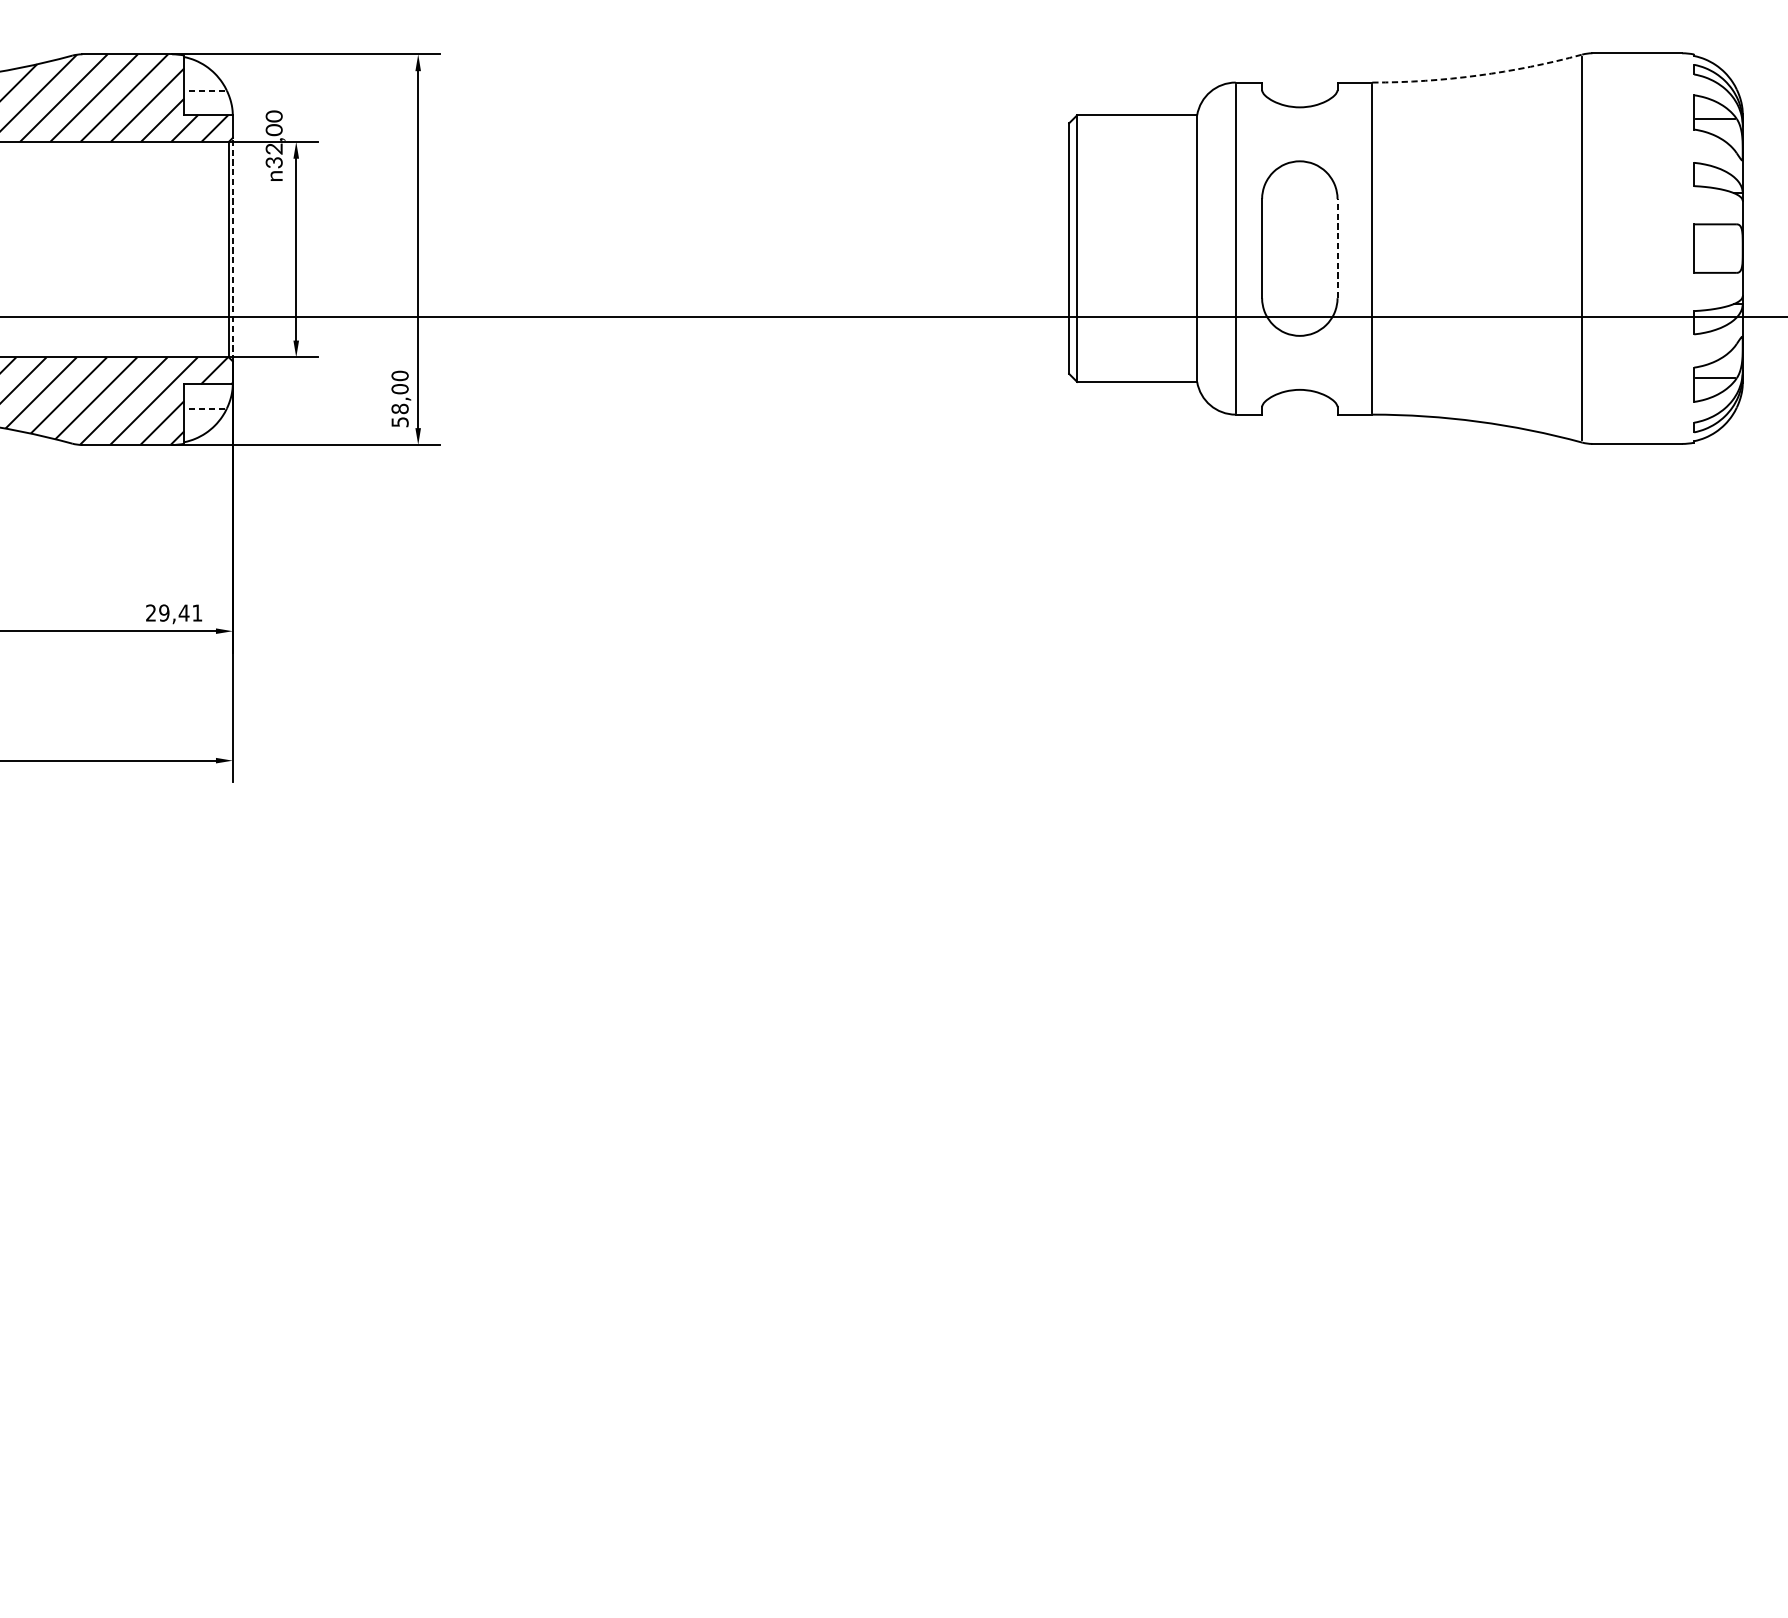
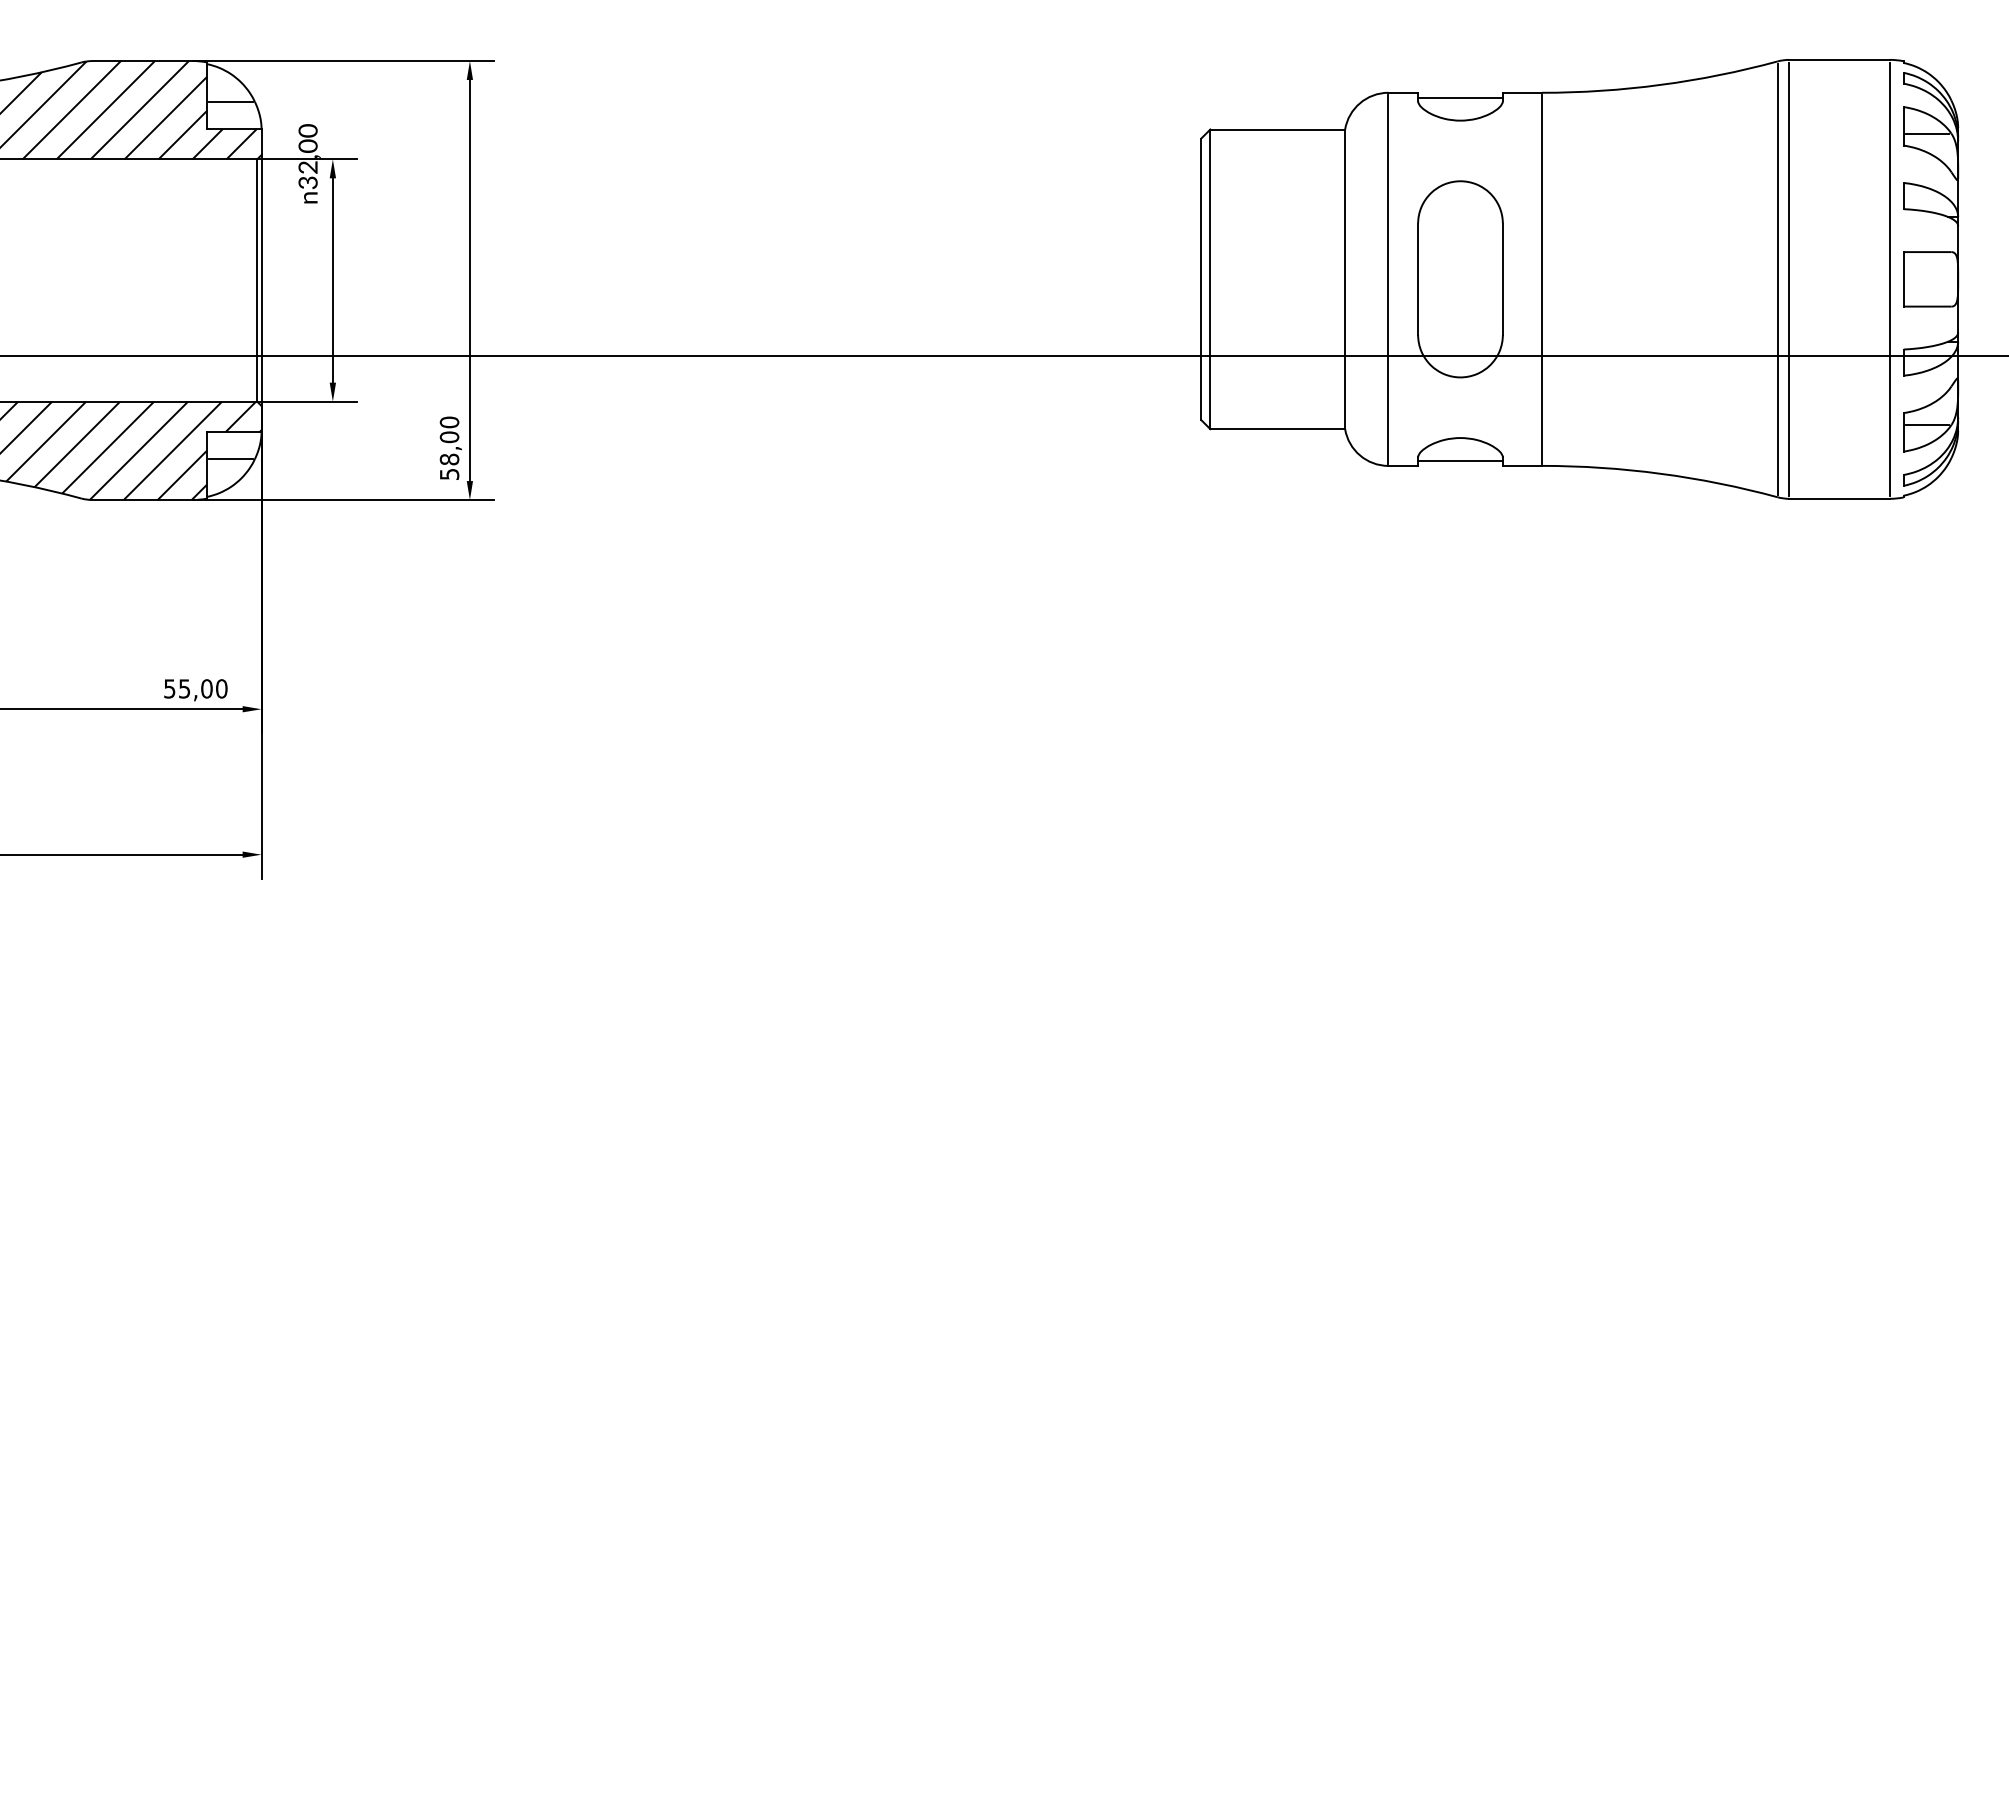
arc: (1477, 75) -> (1660, 84), dashed -> solid
line: (1299, 86) -> (1460, 97), added
line: (206, 90) -> (231, 101), dashed -> solid
line: (1337, 248) -> (1502, 279), dashed -> solid
line: (1592, 248) -> (1789, 279), added
line: (1682, 248) -> (1890, 279), added
line: (232, 249) -> (261, 280), dashed -> solid
line: (206, 408) -> (231, 459), dashed -> solid
line: (1299, 410) -> (1460, 461), added
text: (173, 612) -> (195, 688), 29,41 -> 55,00

